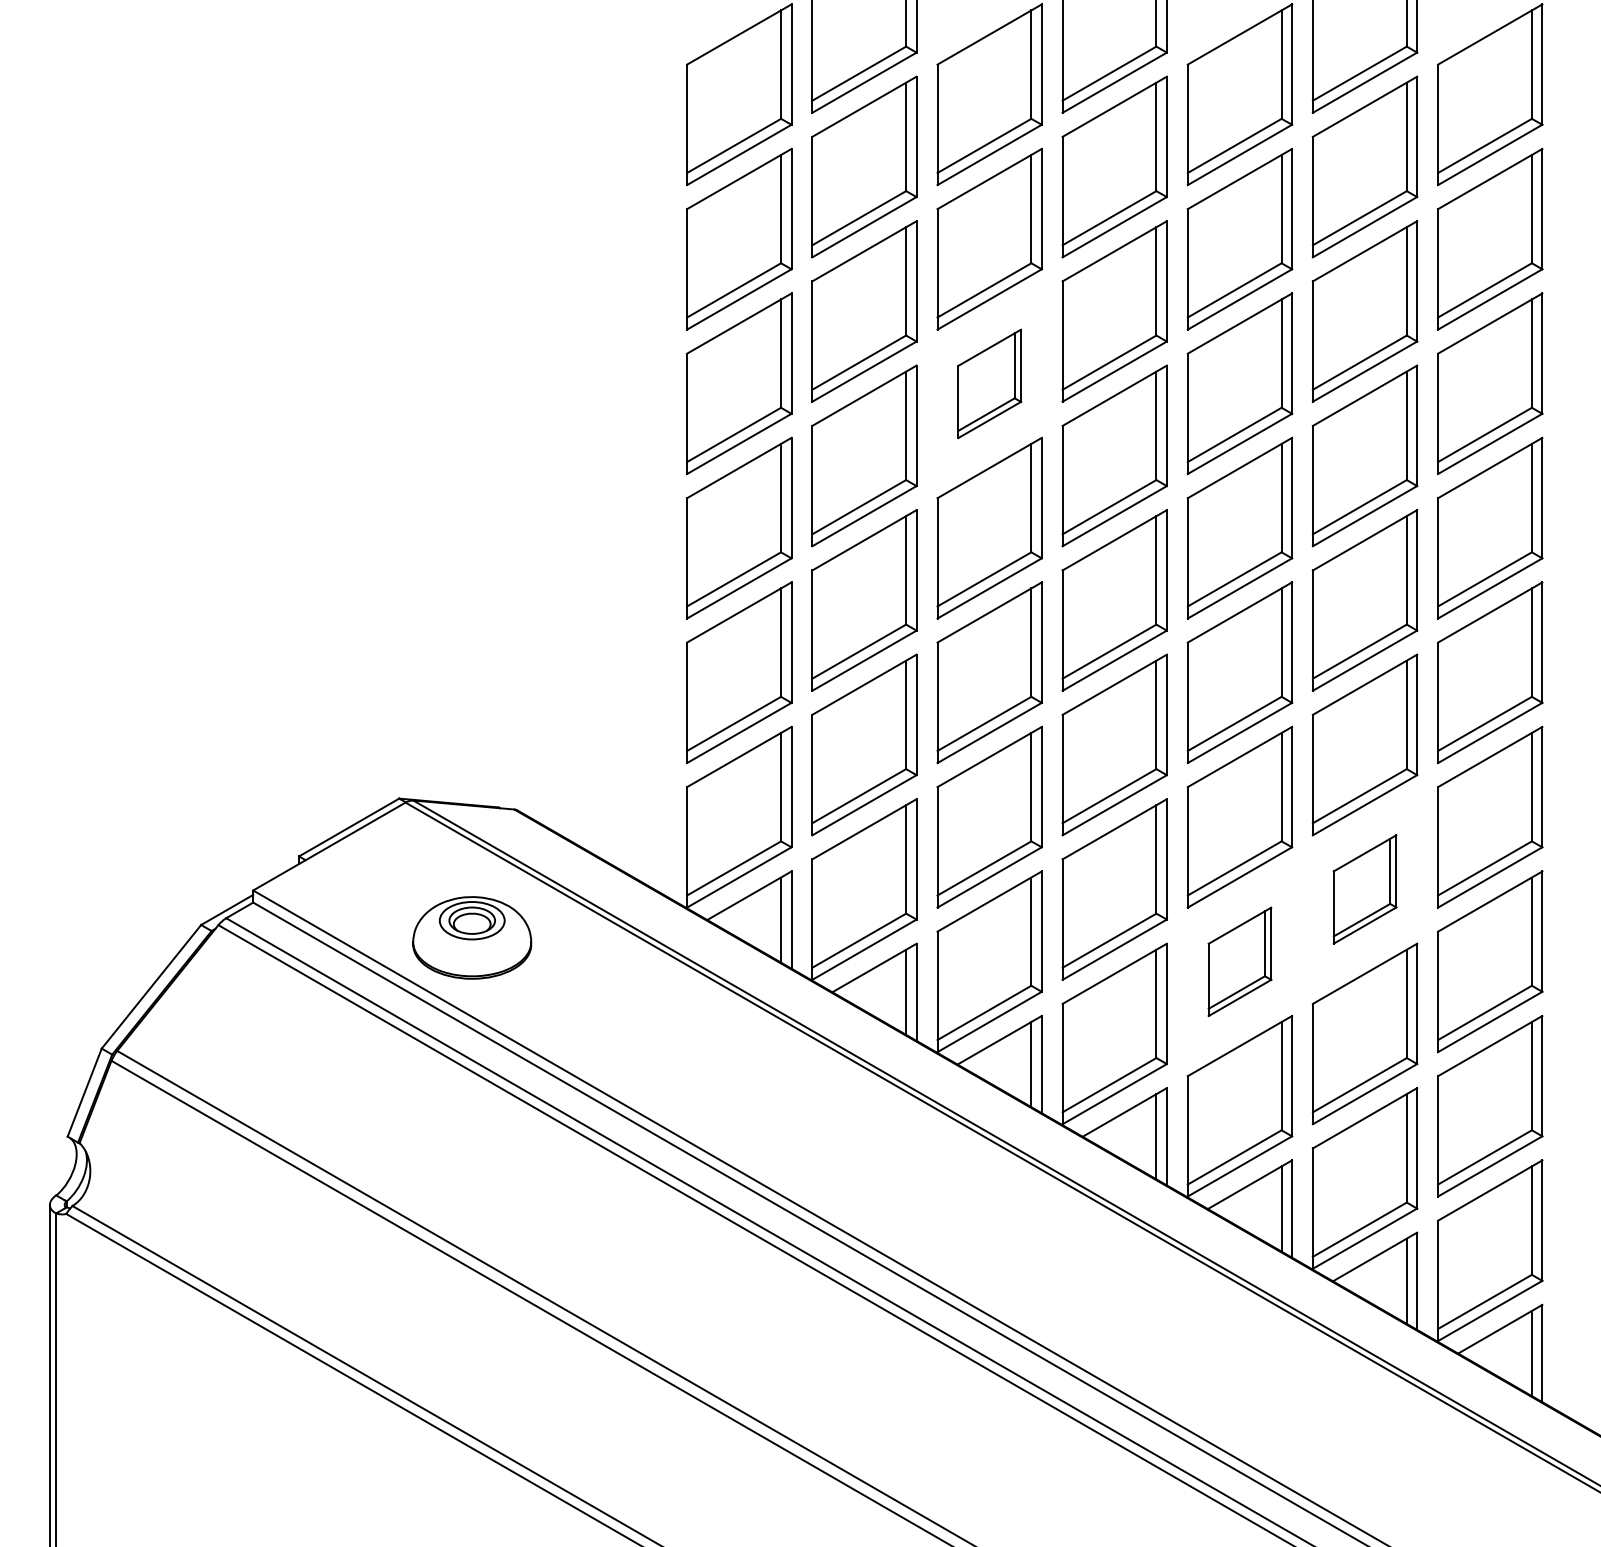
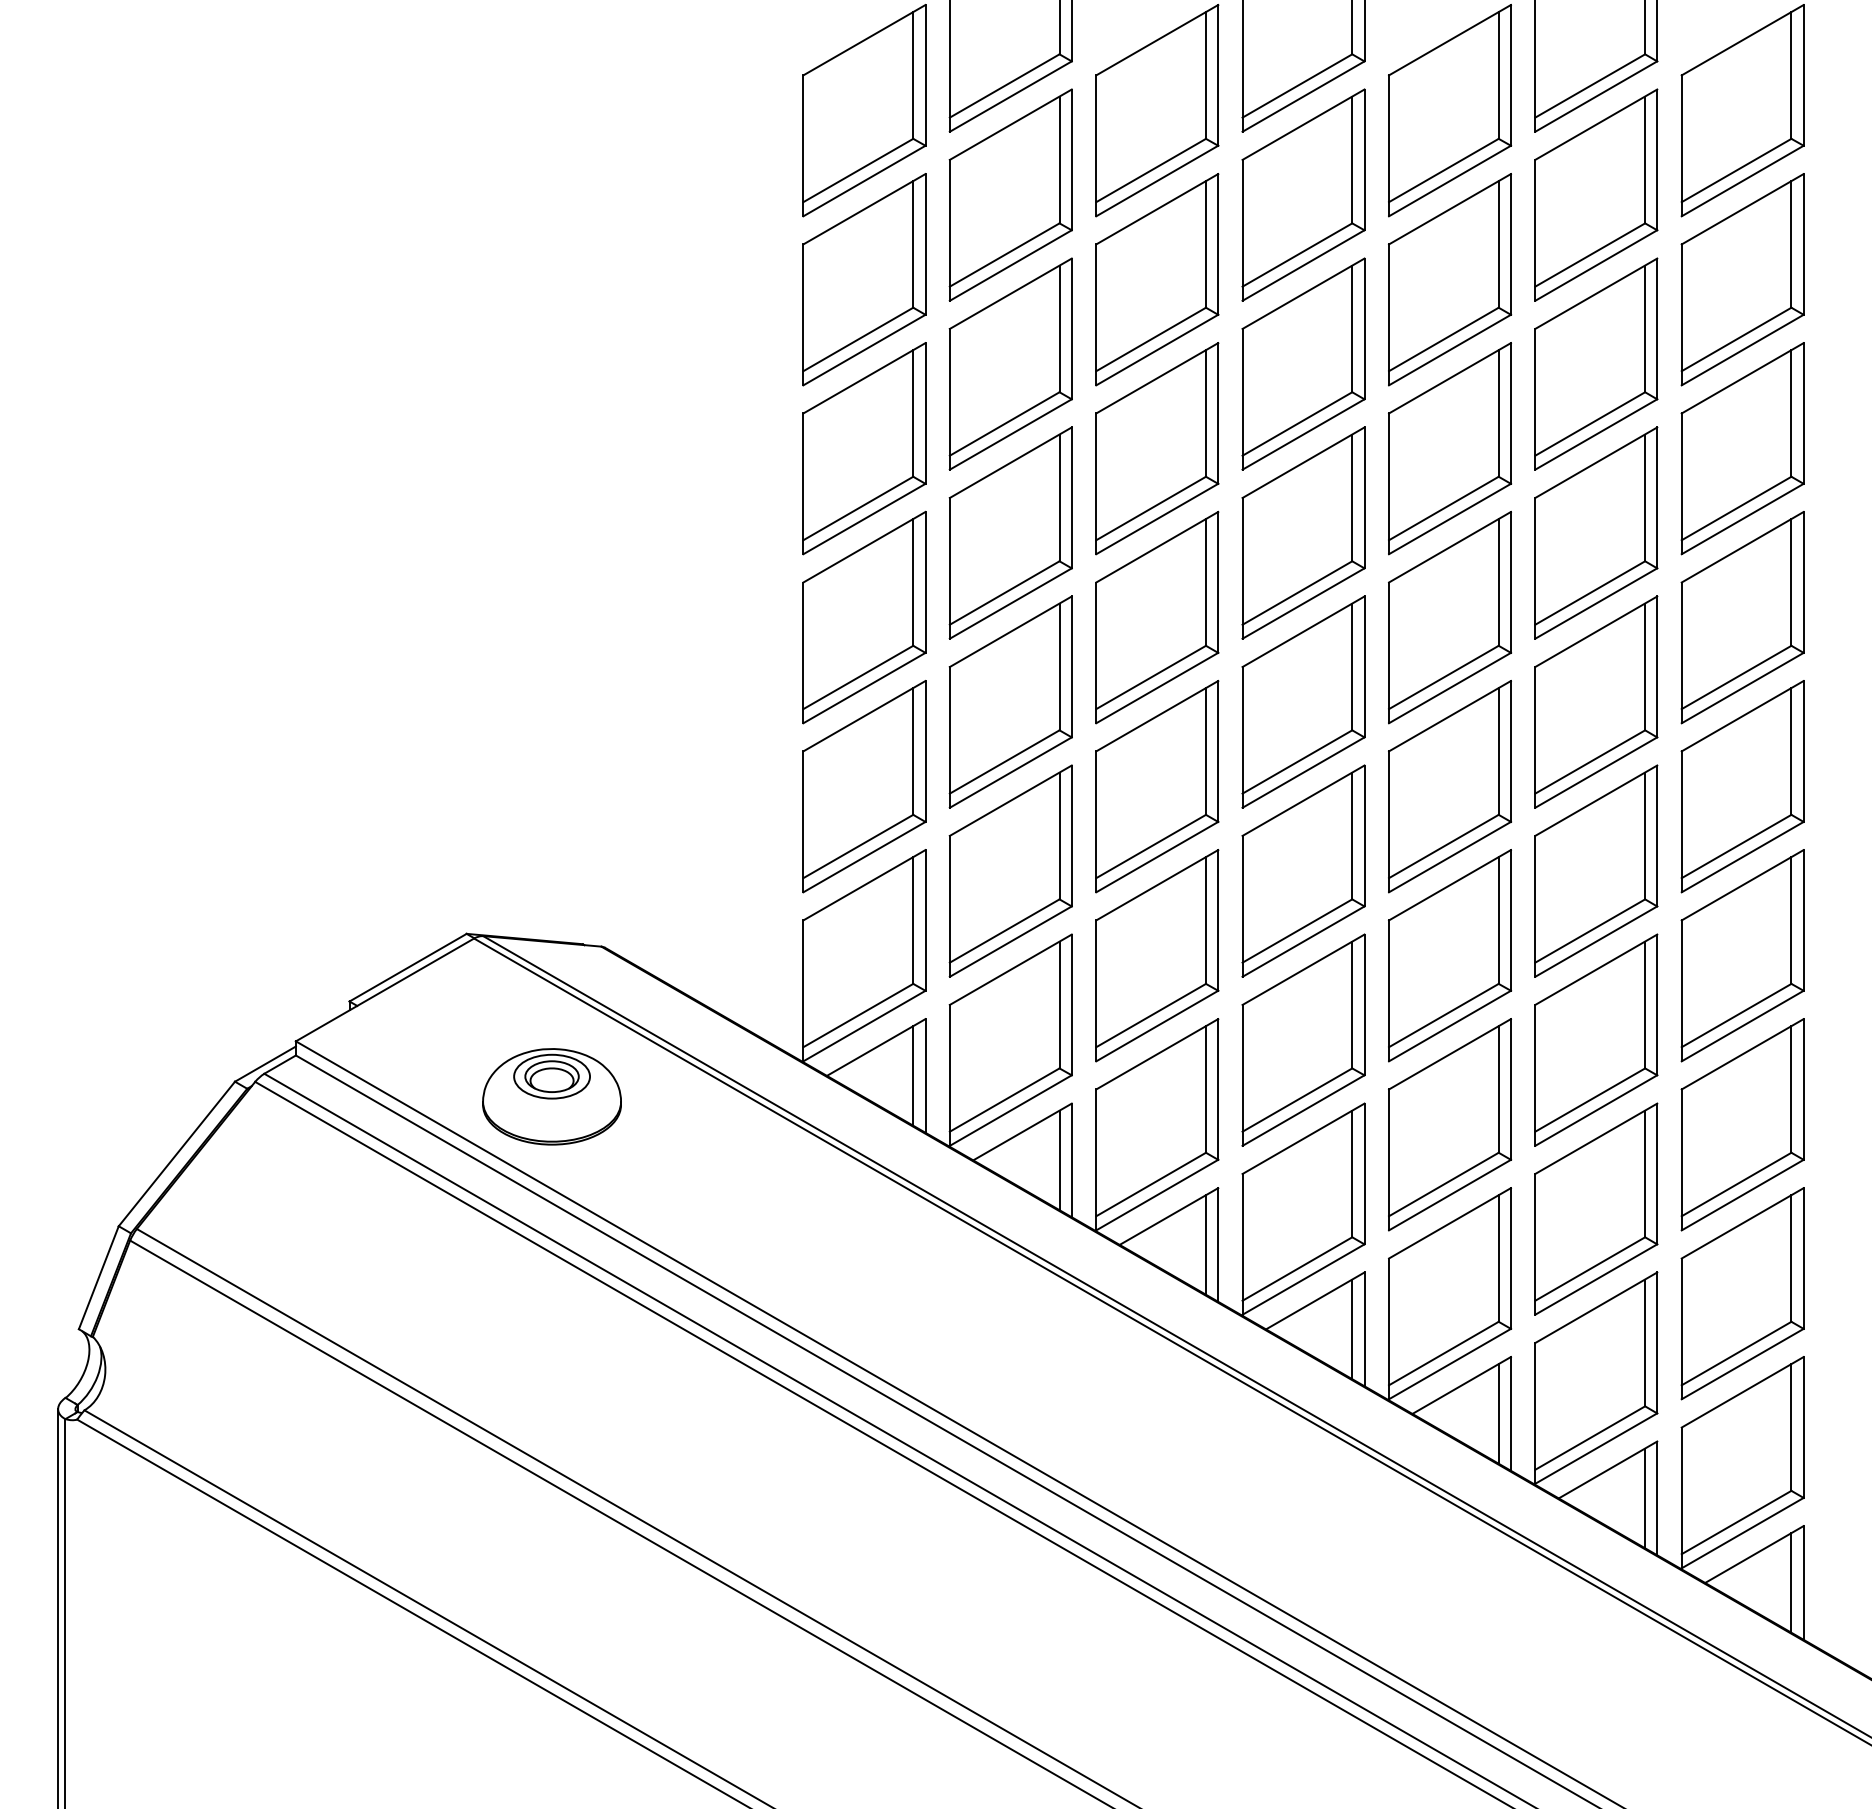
part: (989, 383) -> (1157, 448), size x1.67
part: (1365, 888) -> (1596, 1039), size x1.67
part: (1239, 961) -> (1449, 1124), size x1.67

